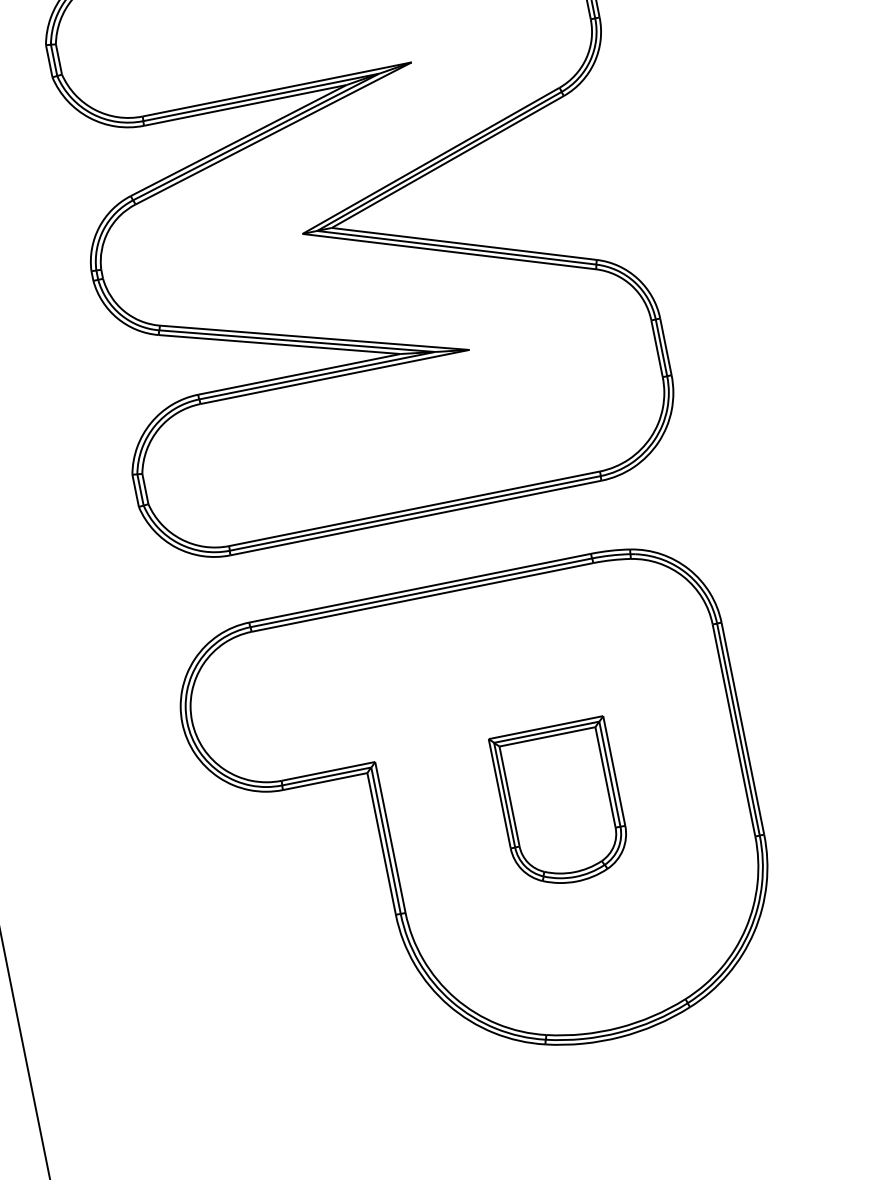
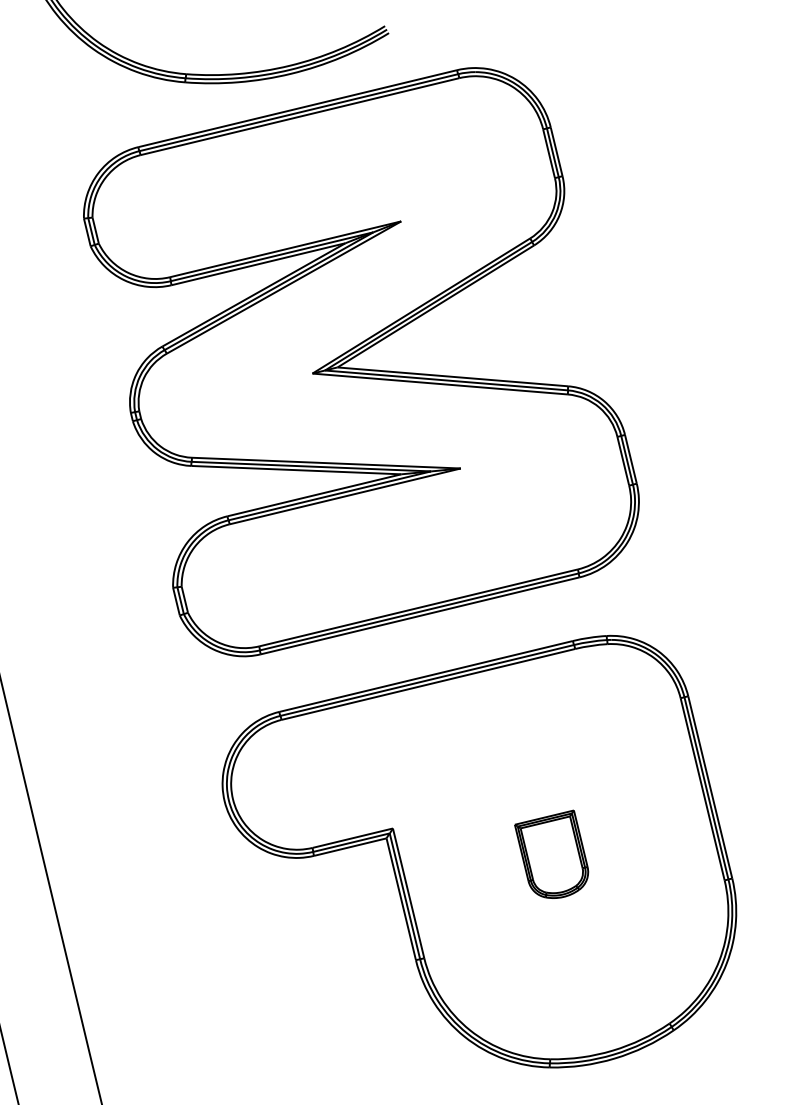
part: (556, 798) -> (551, 854), size x0.6

